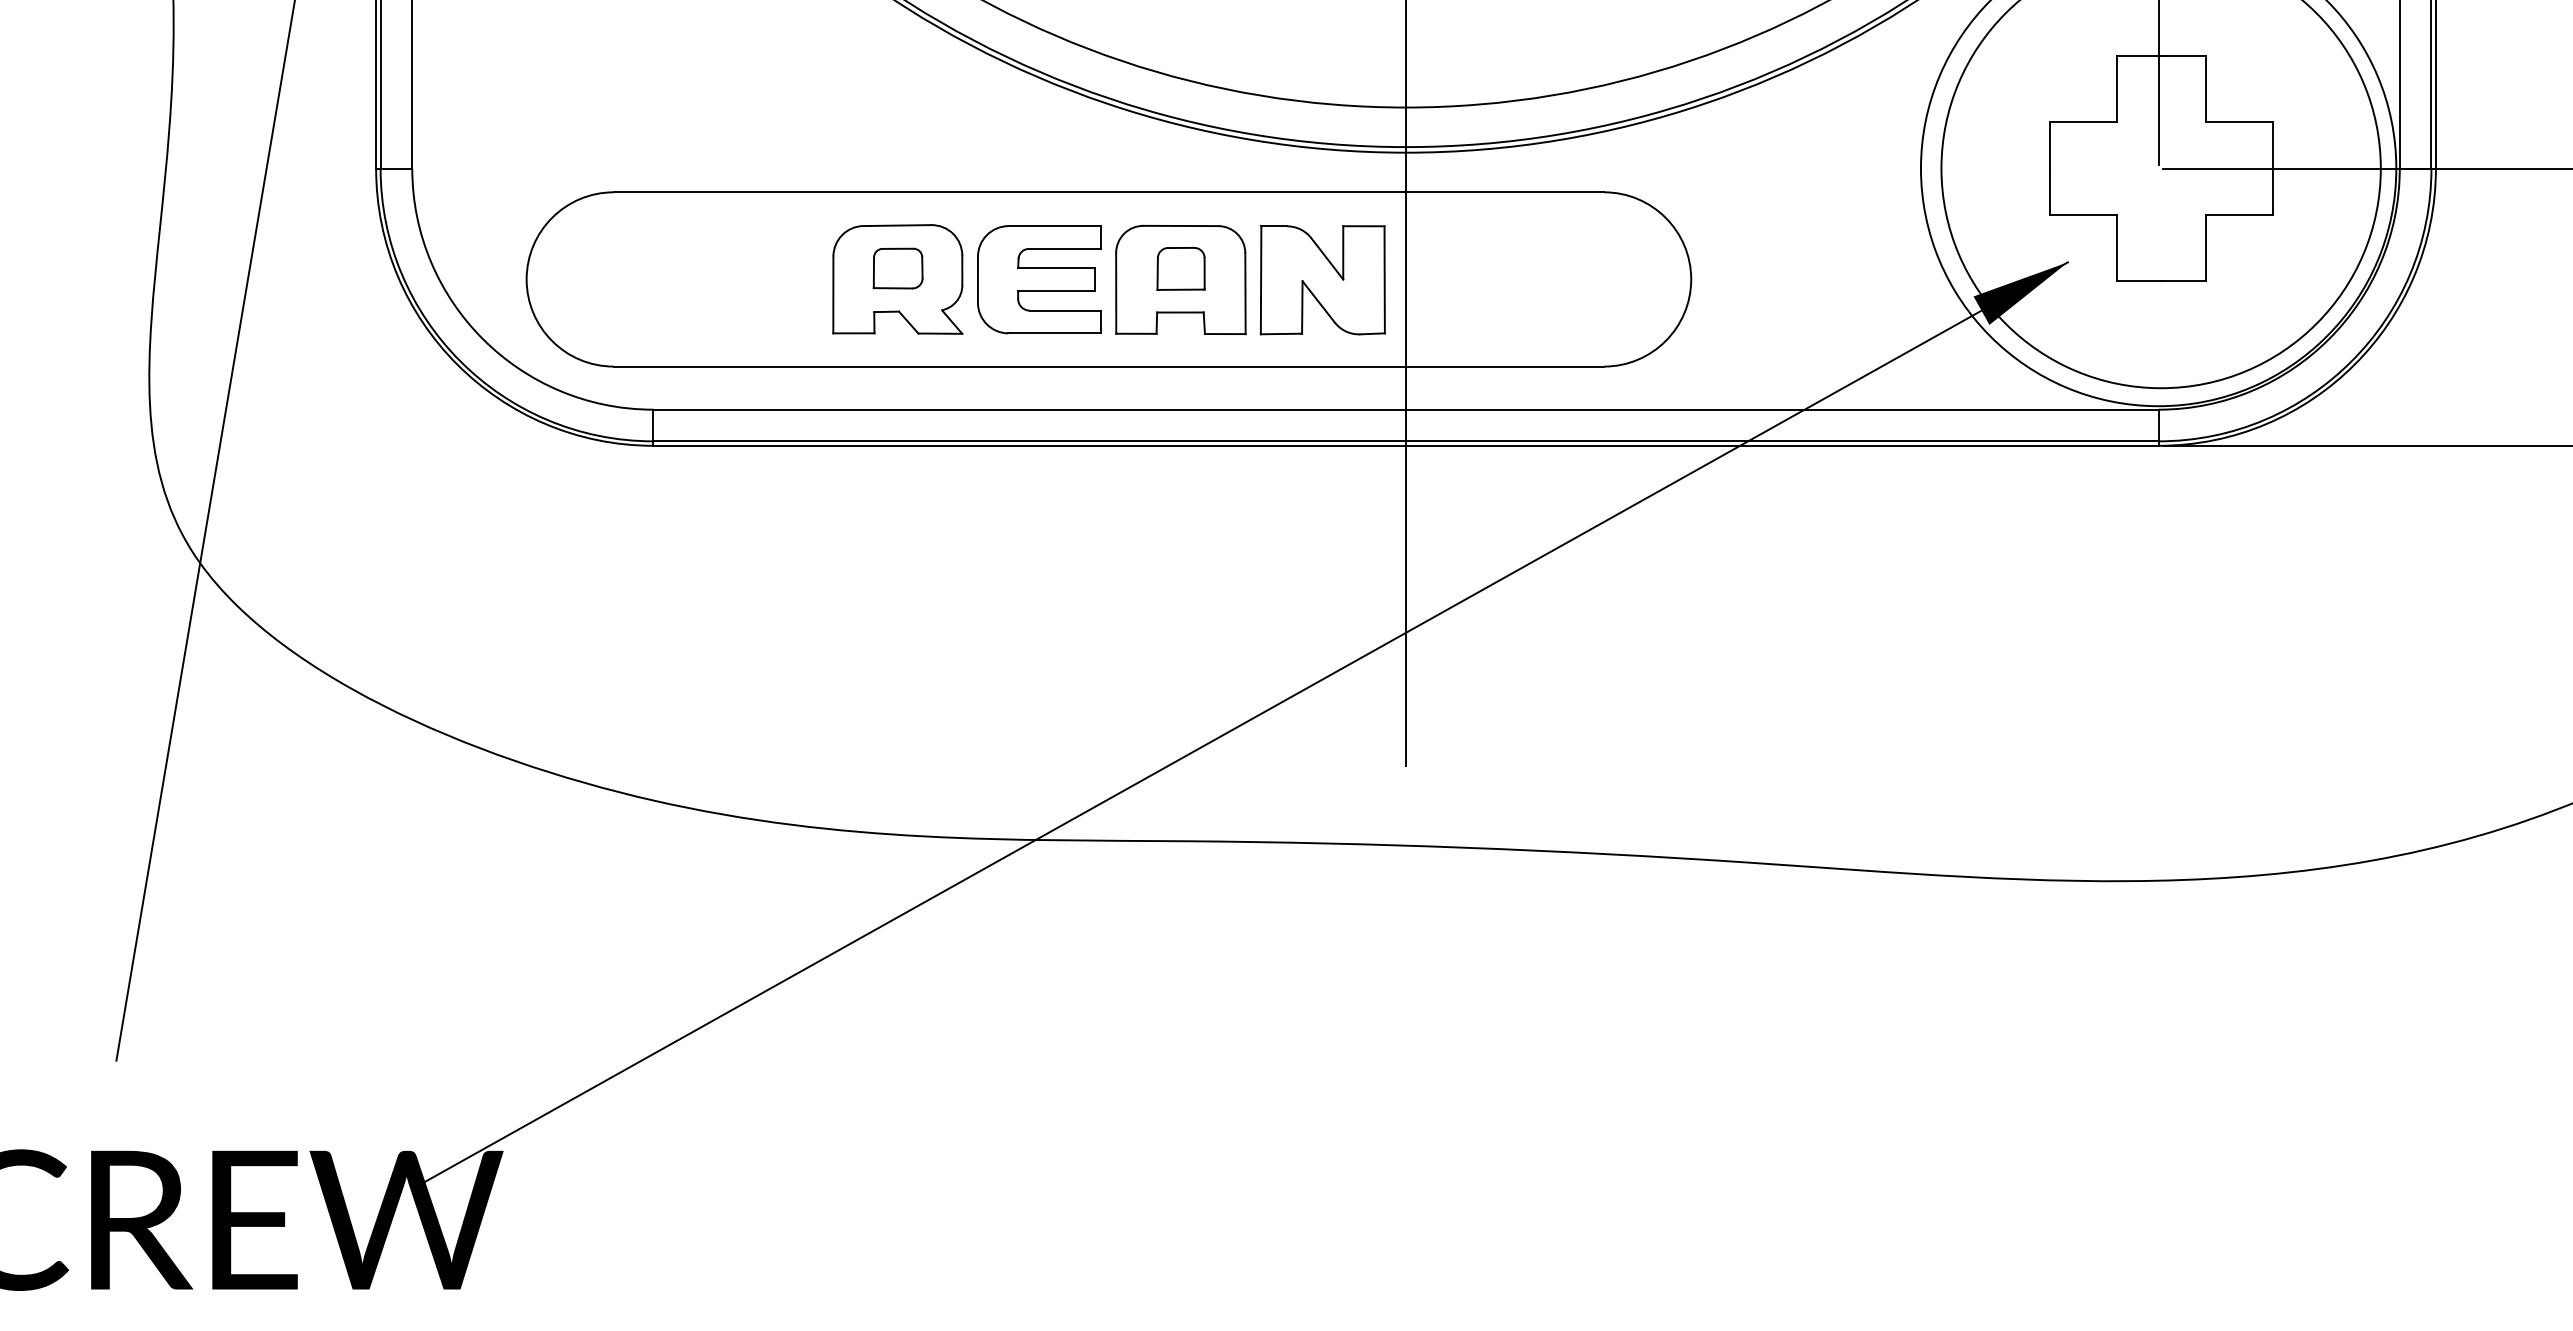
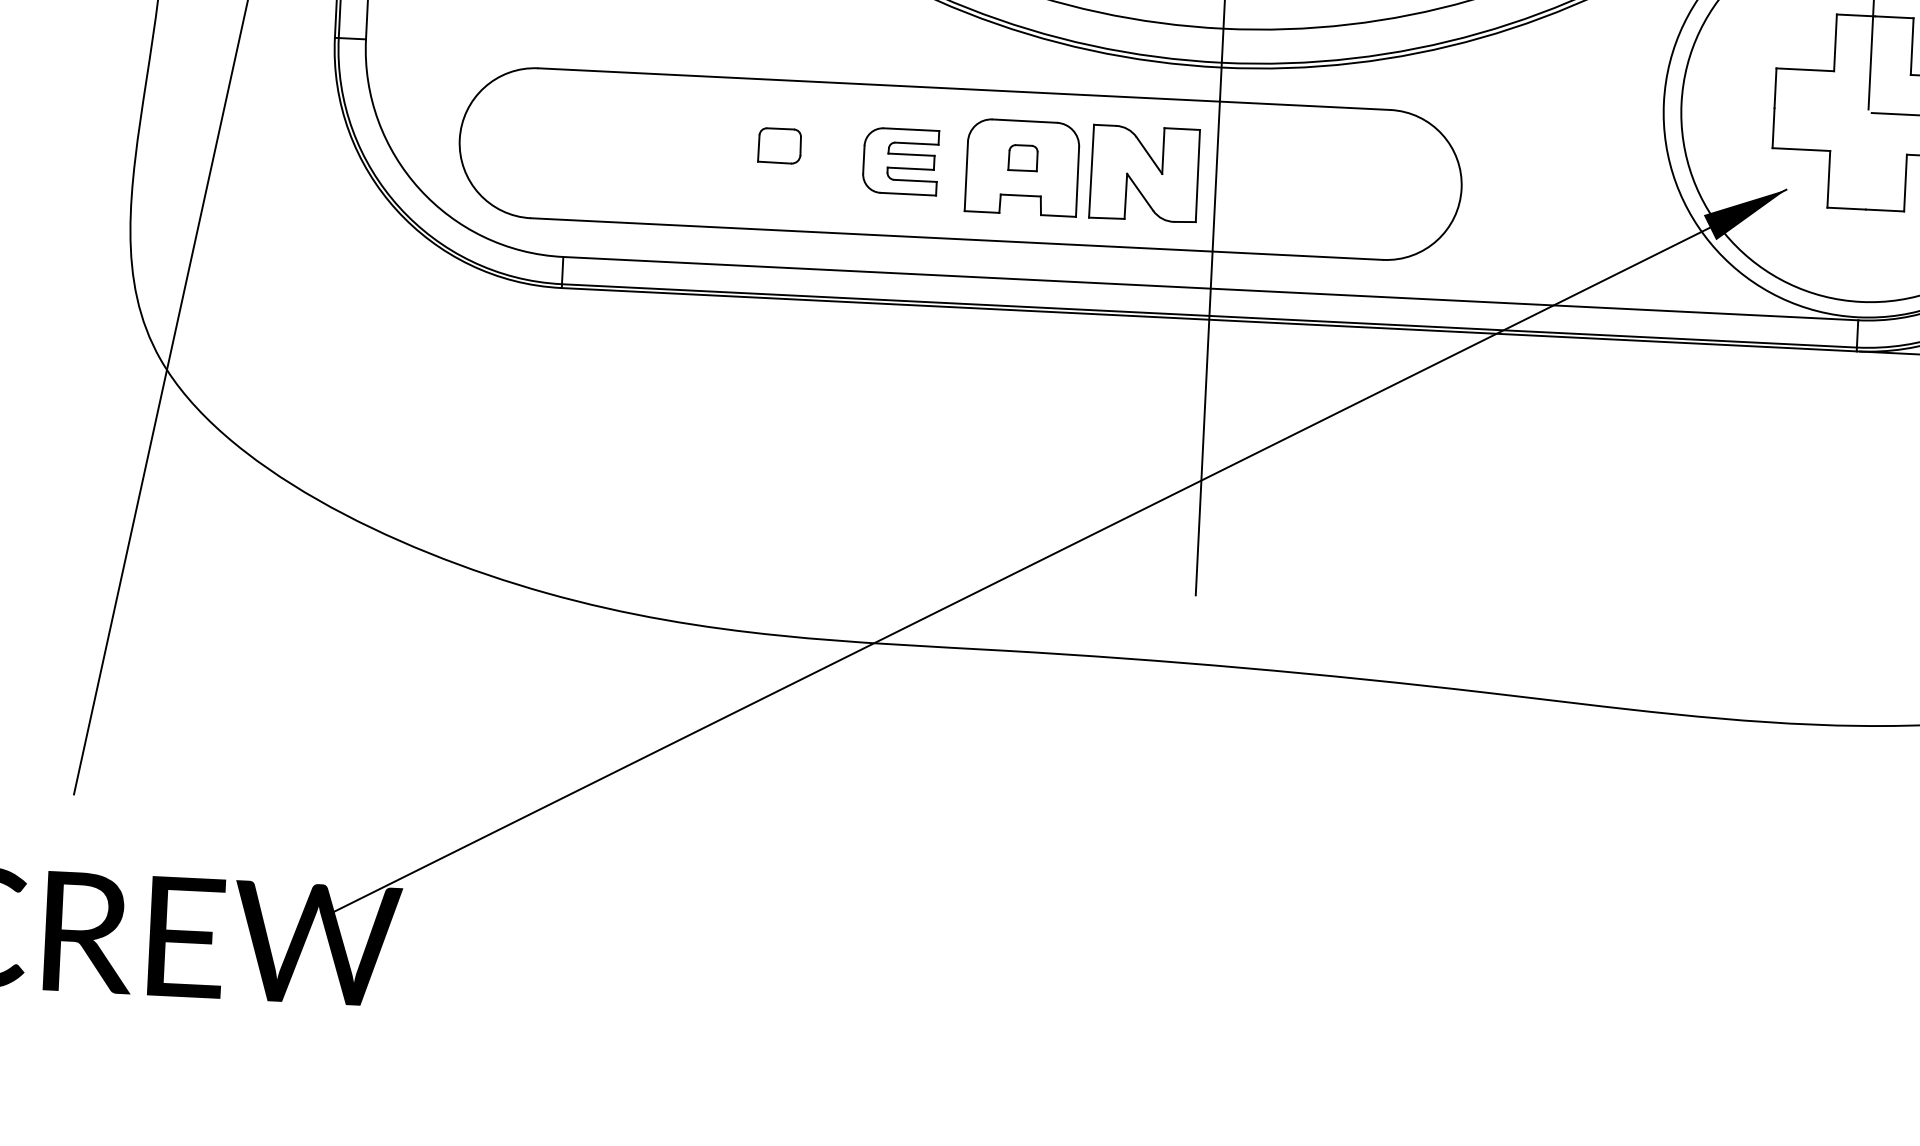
part: (1180, 268) -> (1022, 157), size x0.7
part: (897, 279) -> (778, 155), removed
part: (1039, 279) -> (900, 161), size x0.7

